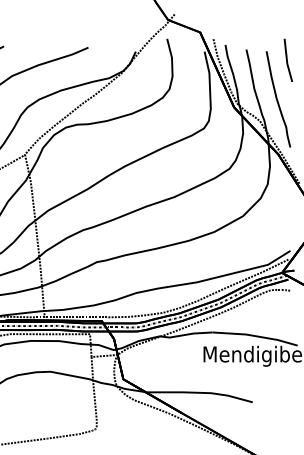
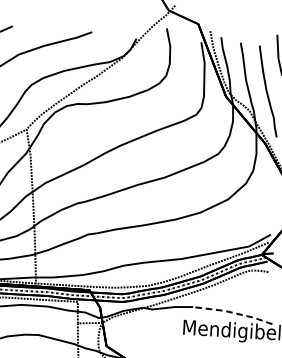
line: (255, 336) -> (233, 313), solid -> dashed

